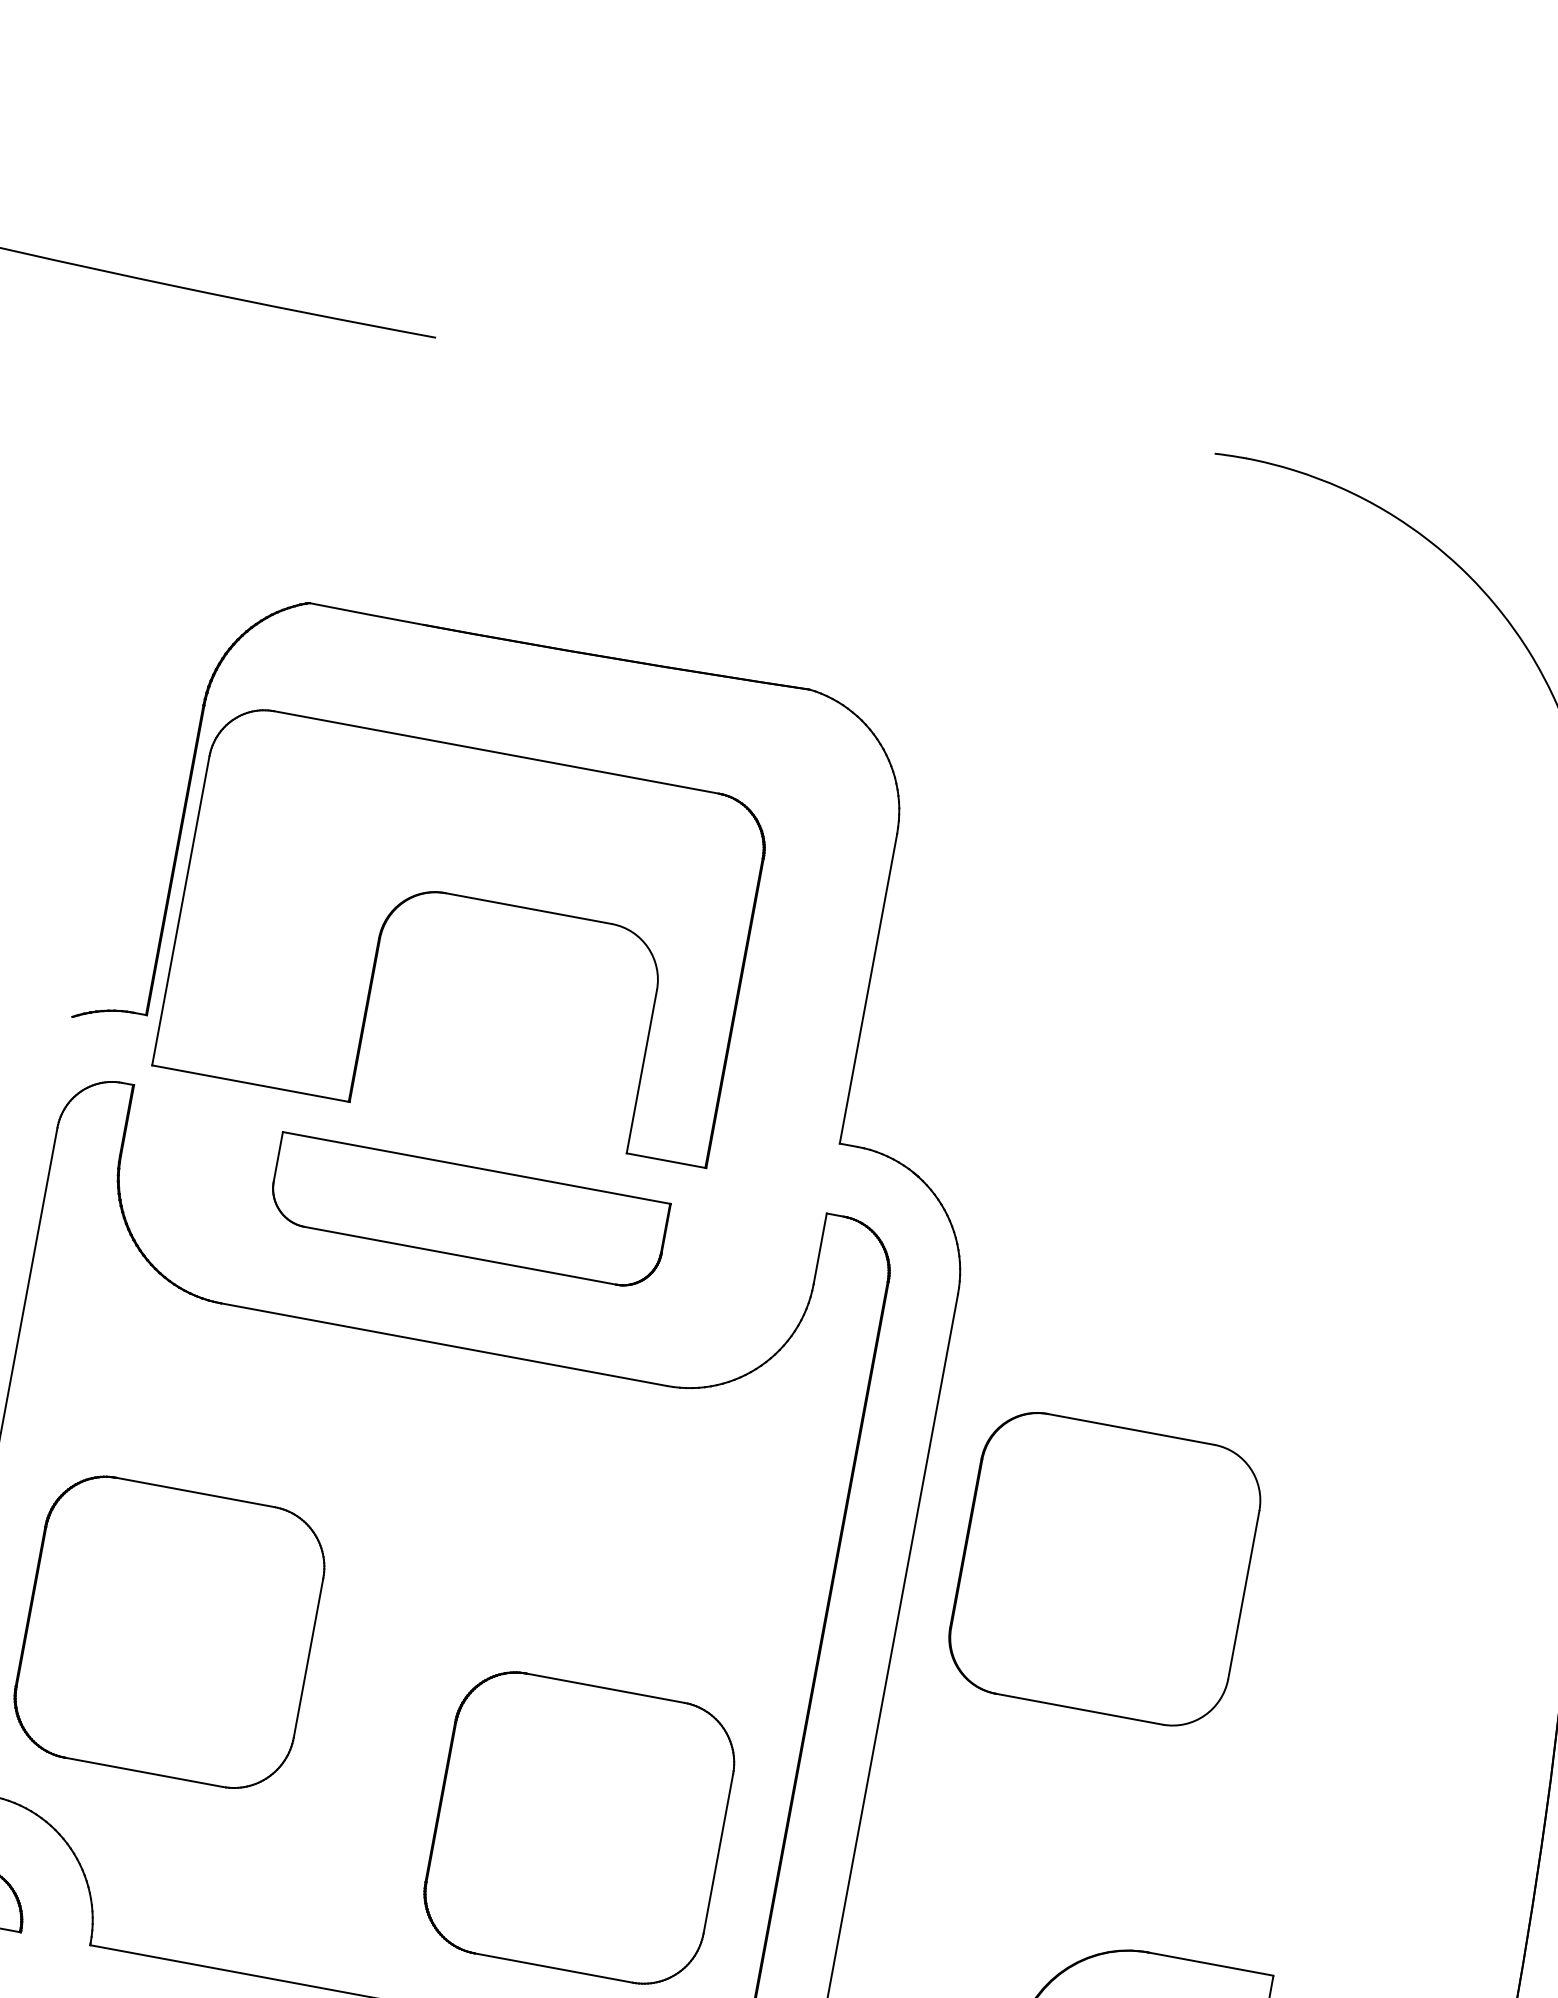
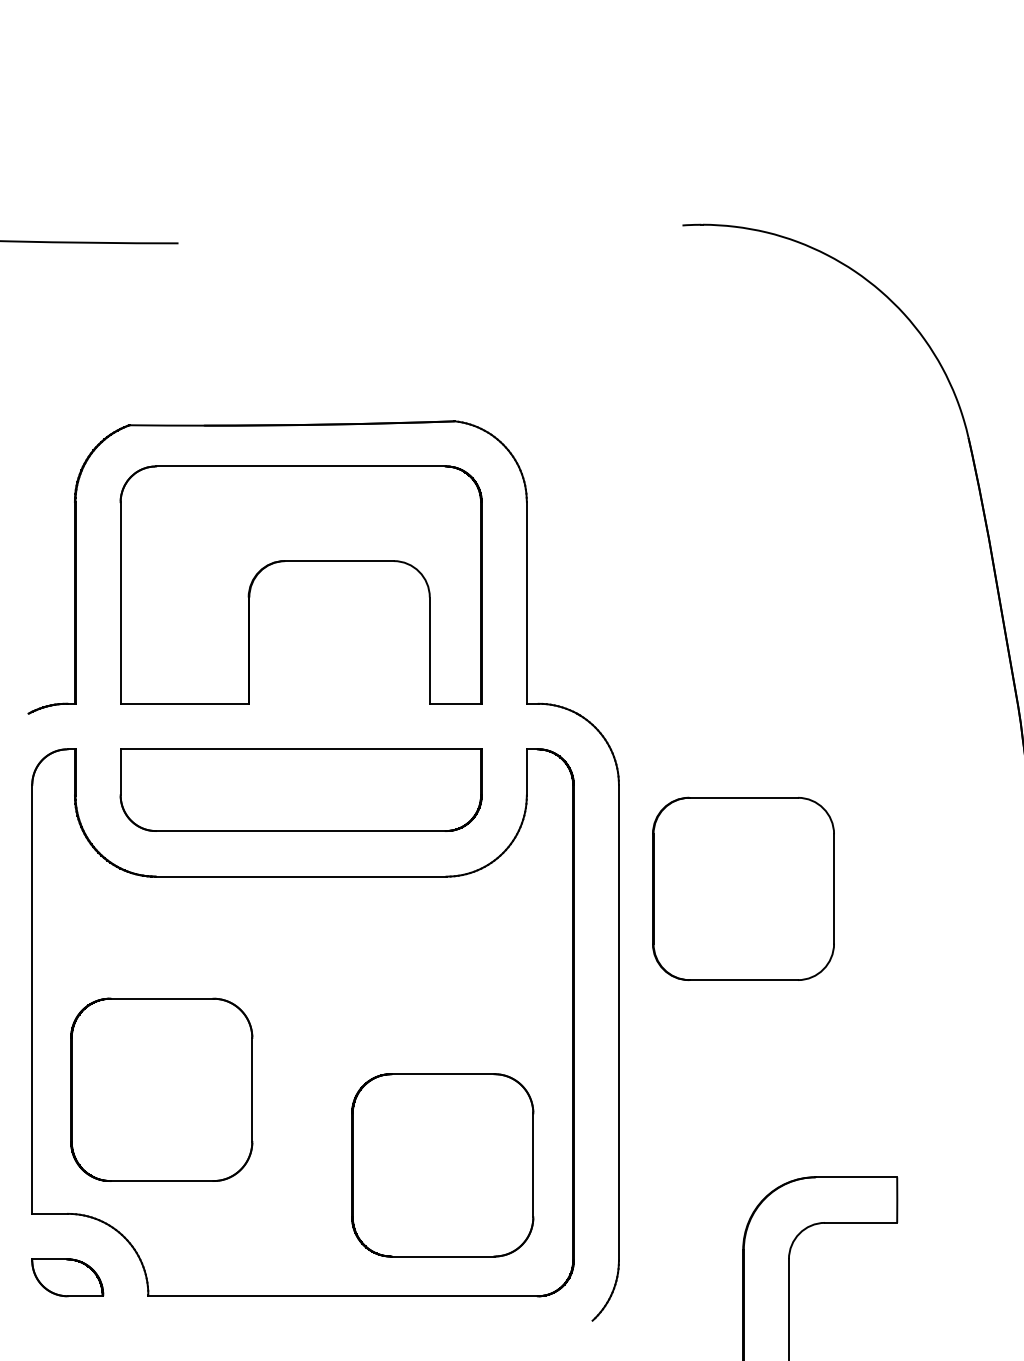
part: (468, 898) -> (300, 561), moved
part: (467, 1210) -> (300, 789), size x1.43
part: (1104, 1568) -> (743, 888), moved

